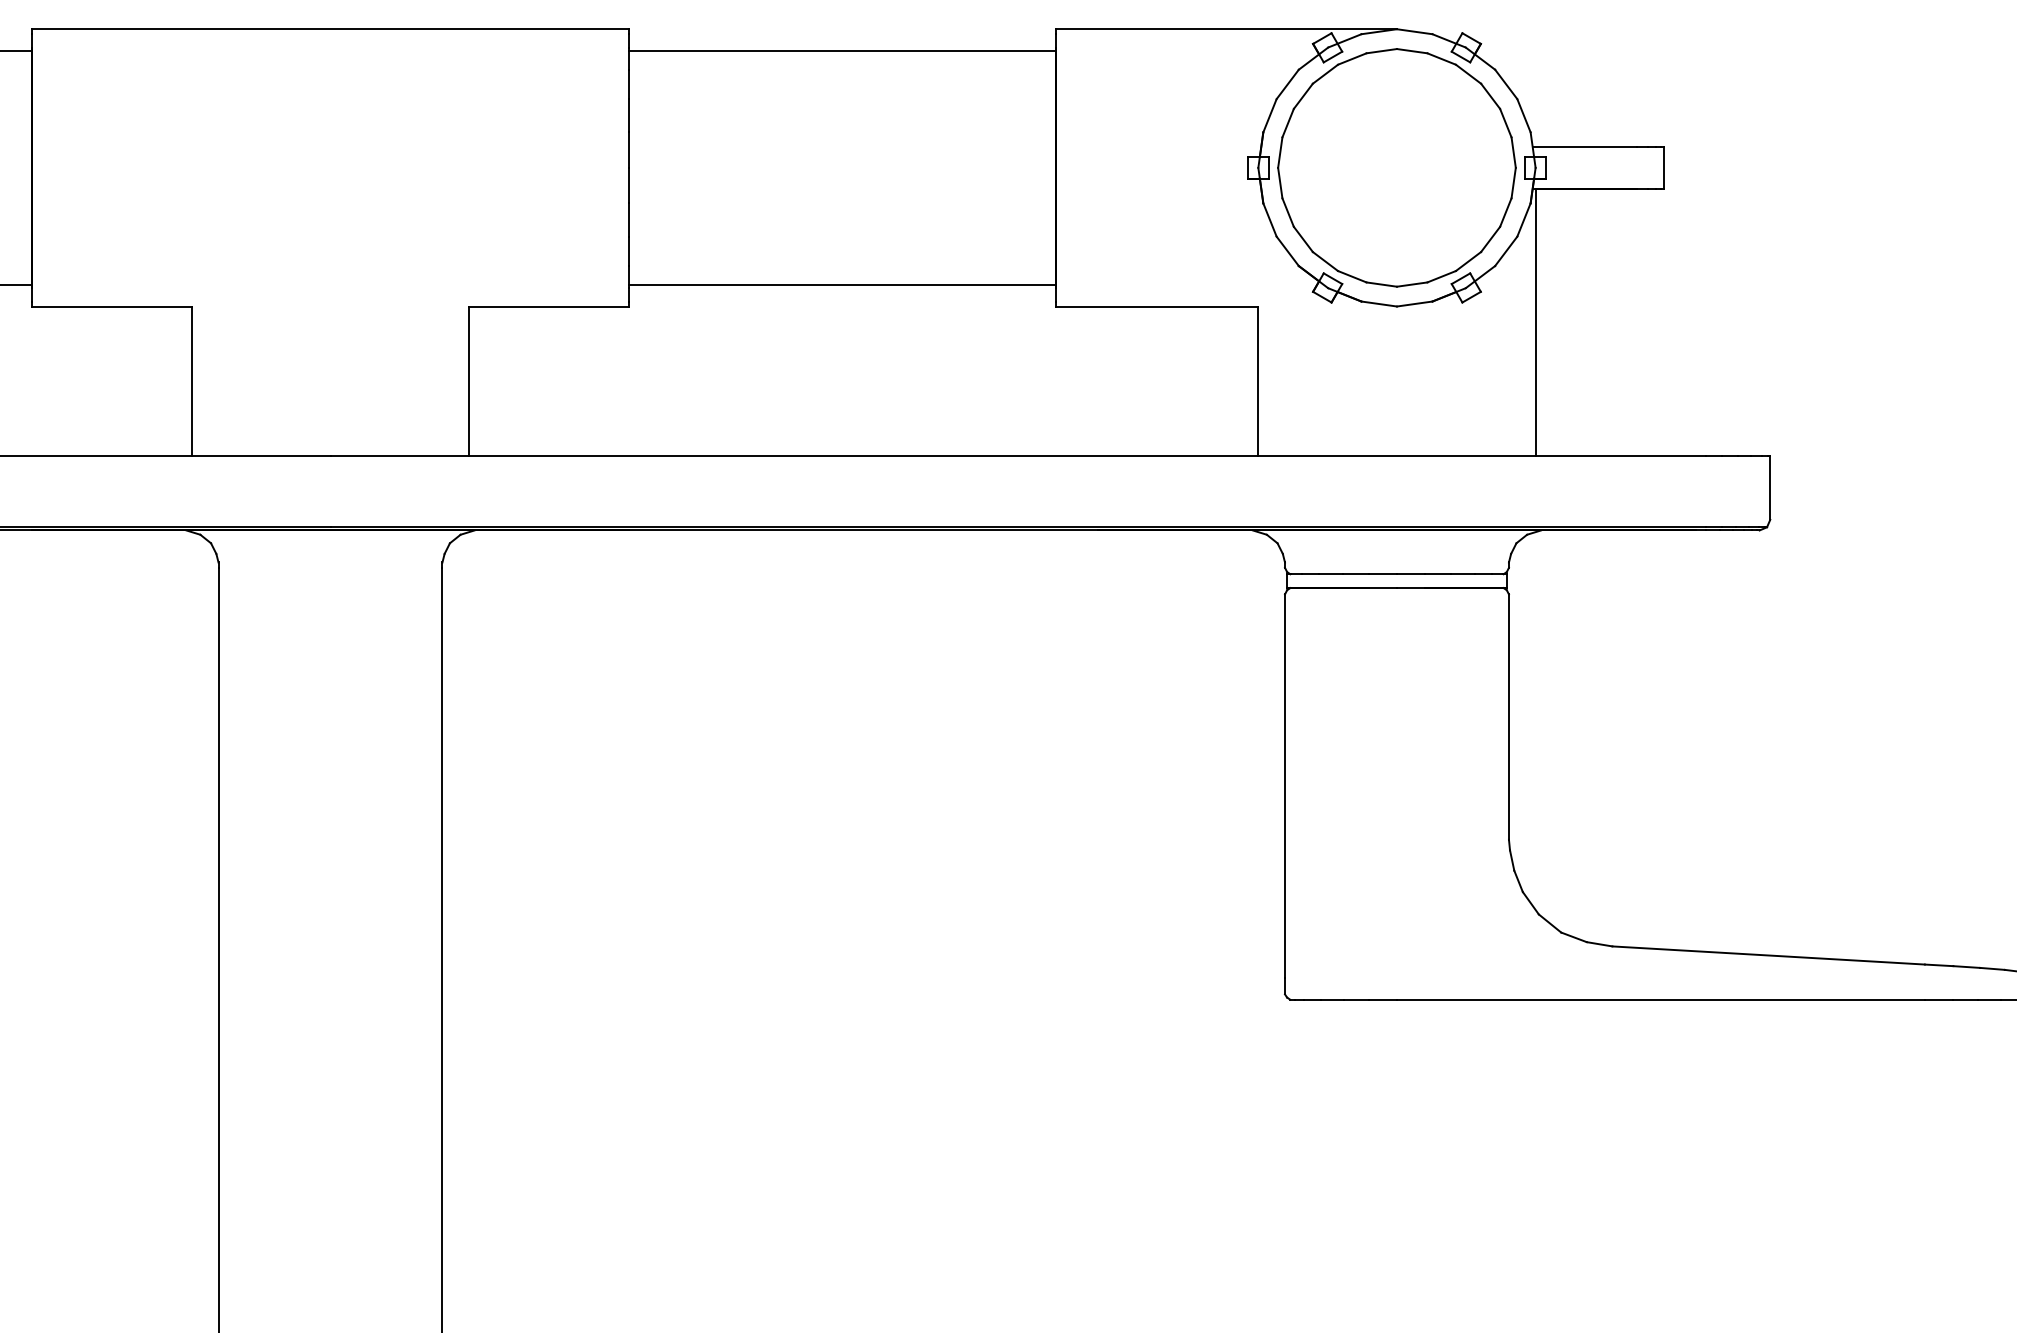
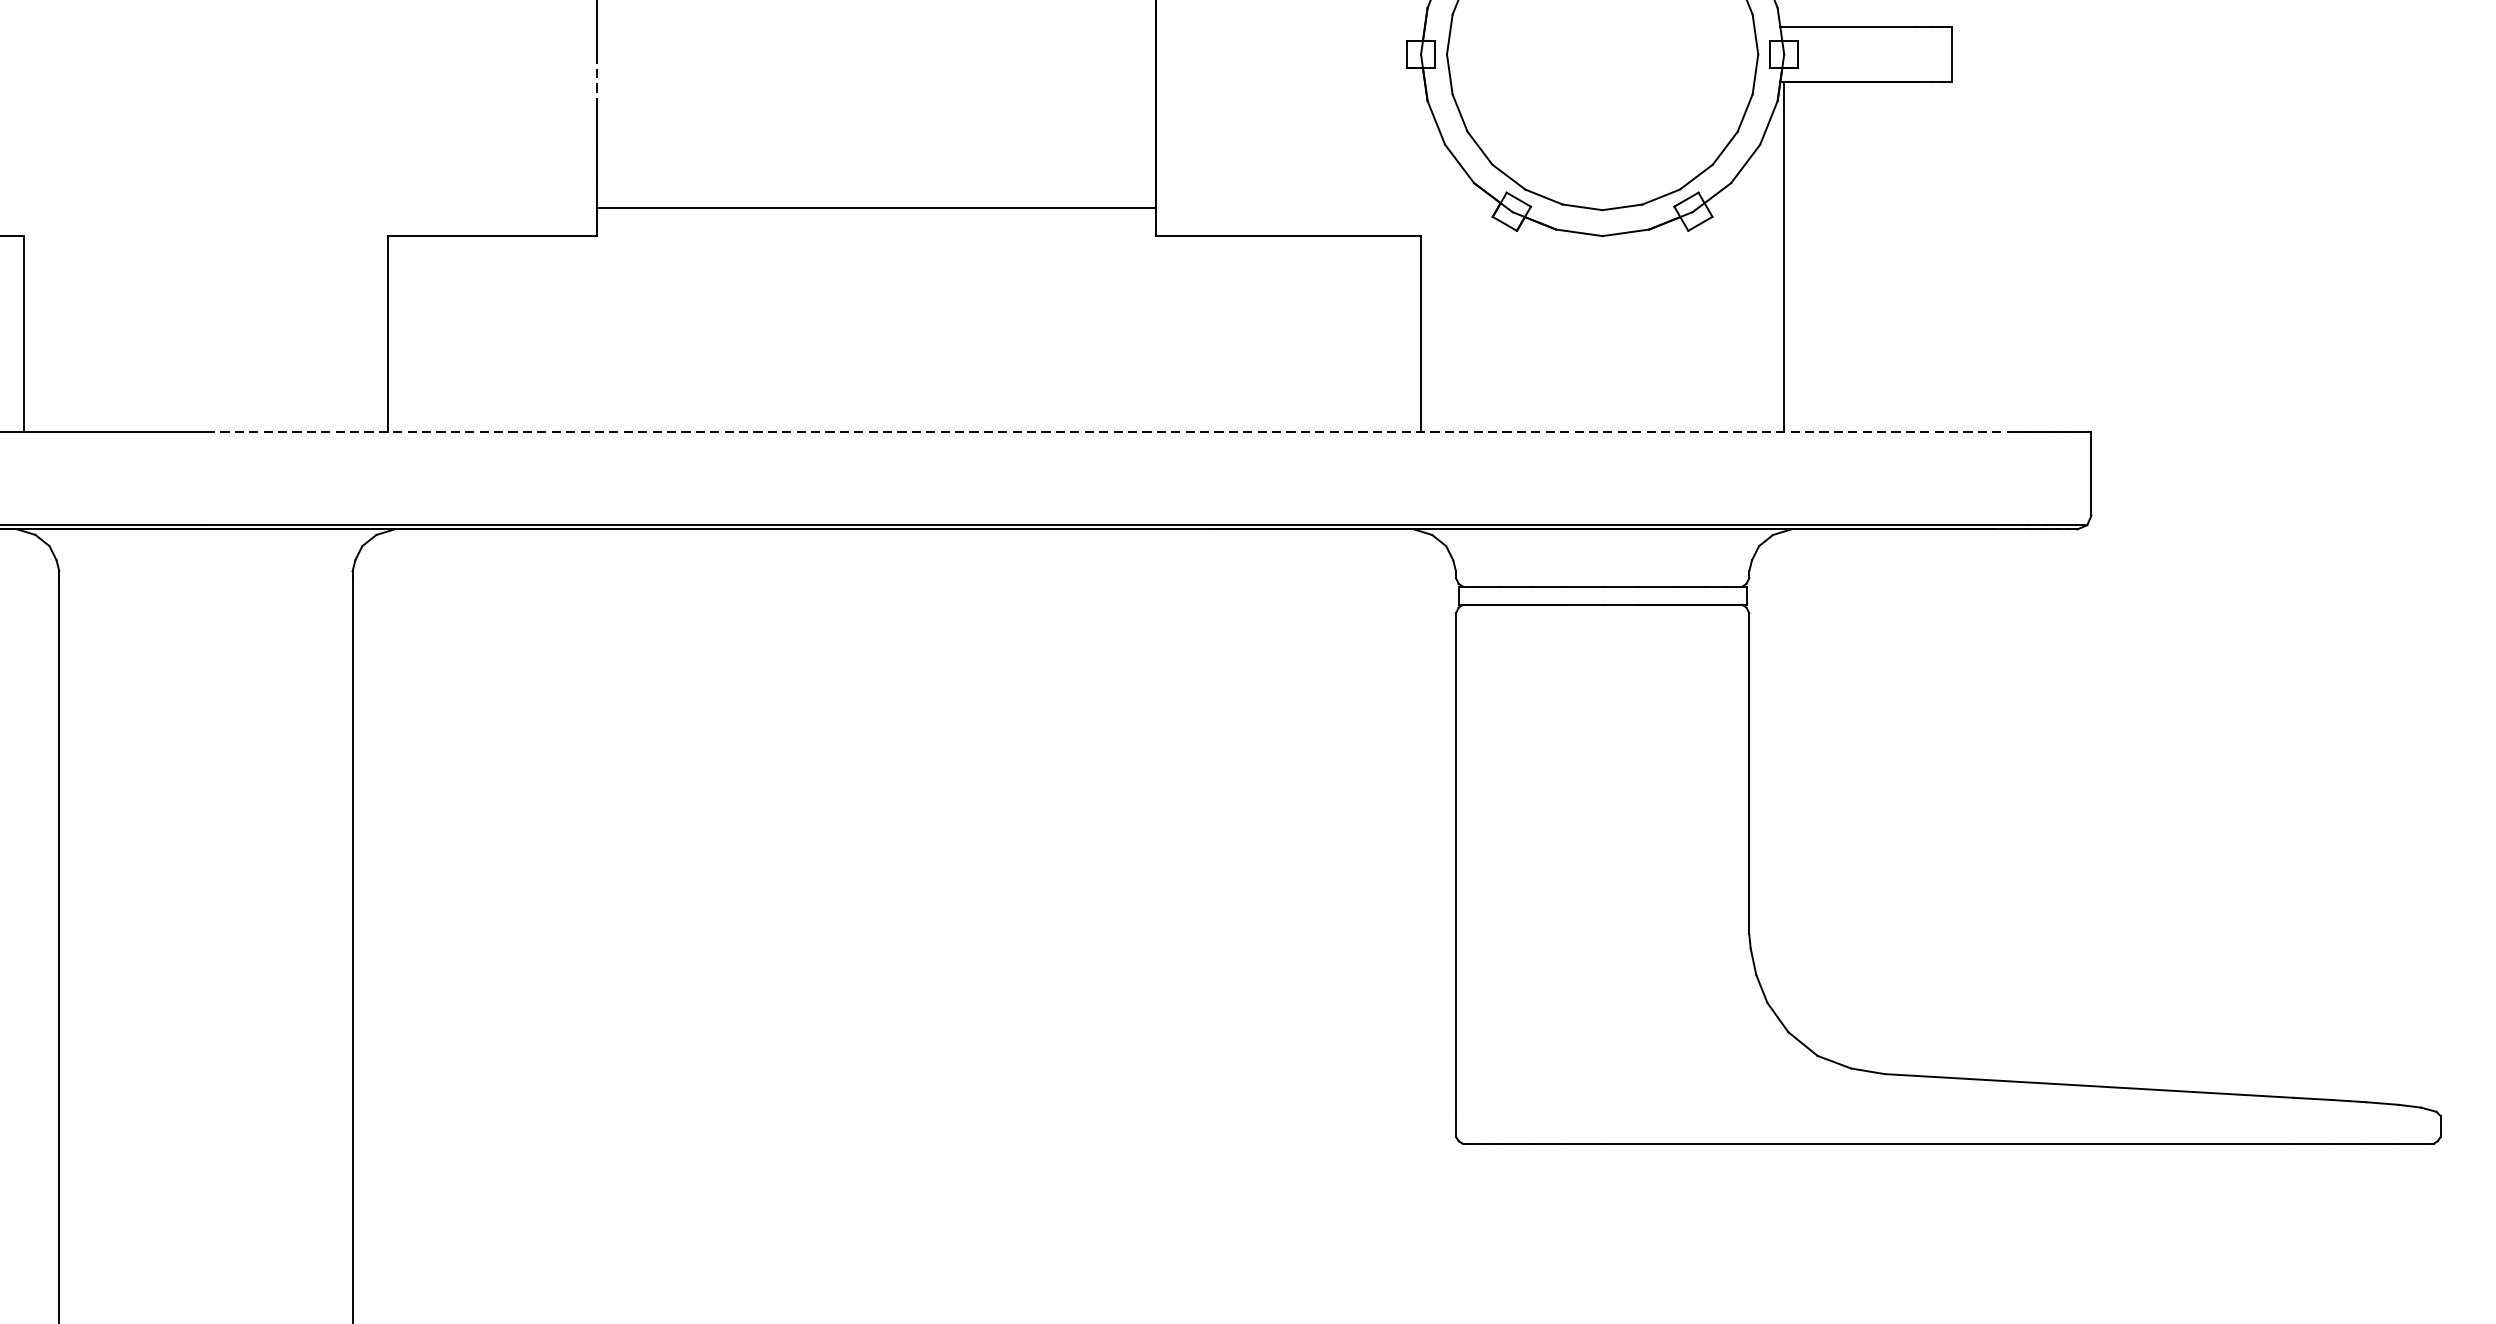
line: (629, 185) -> (597, 77), solid -> dashed
line: (1018, 455) -> (1106, 431), solid -> dashed

